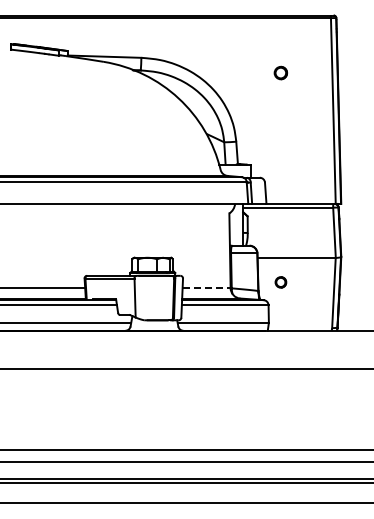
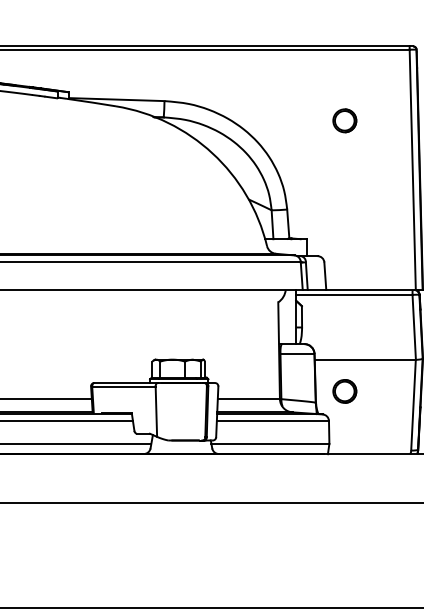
circle: (280, 72) -> (344, 120), size x1.43
part: (280, 282) -> (344, 391), size x1.67
line: (207, 288) -> (250, 399), dashed -> solid

